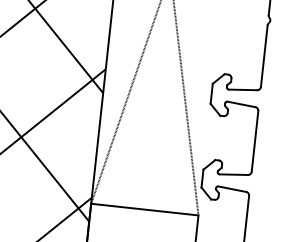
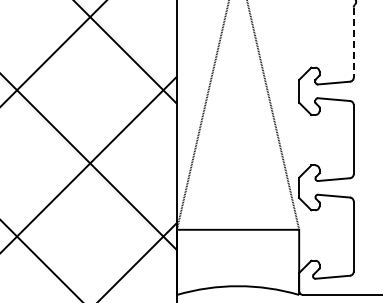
line: (263, 57) -> (353, 43), solid -> dashed

